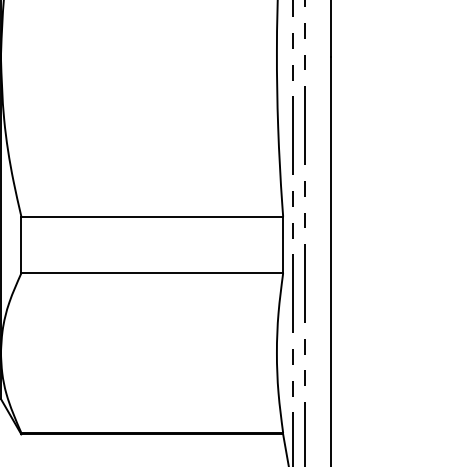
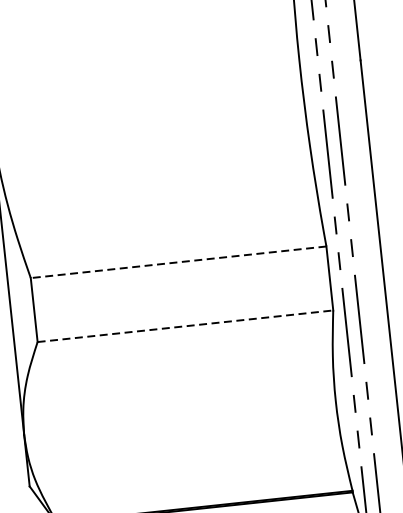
line: (152, 216) -> (178, 262), solid -> dashed
line: (152, 273) -> (185, 326), solid -> dashed

